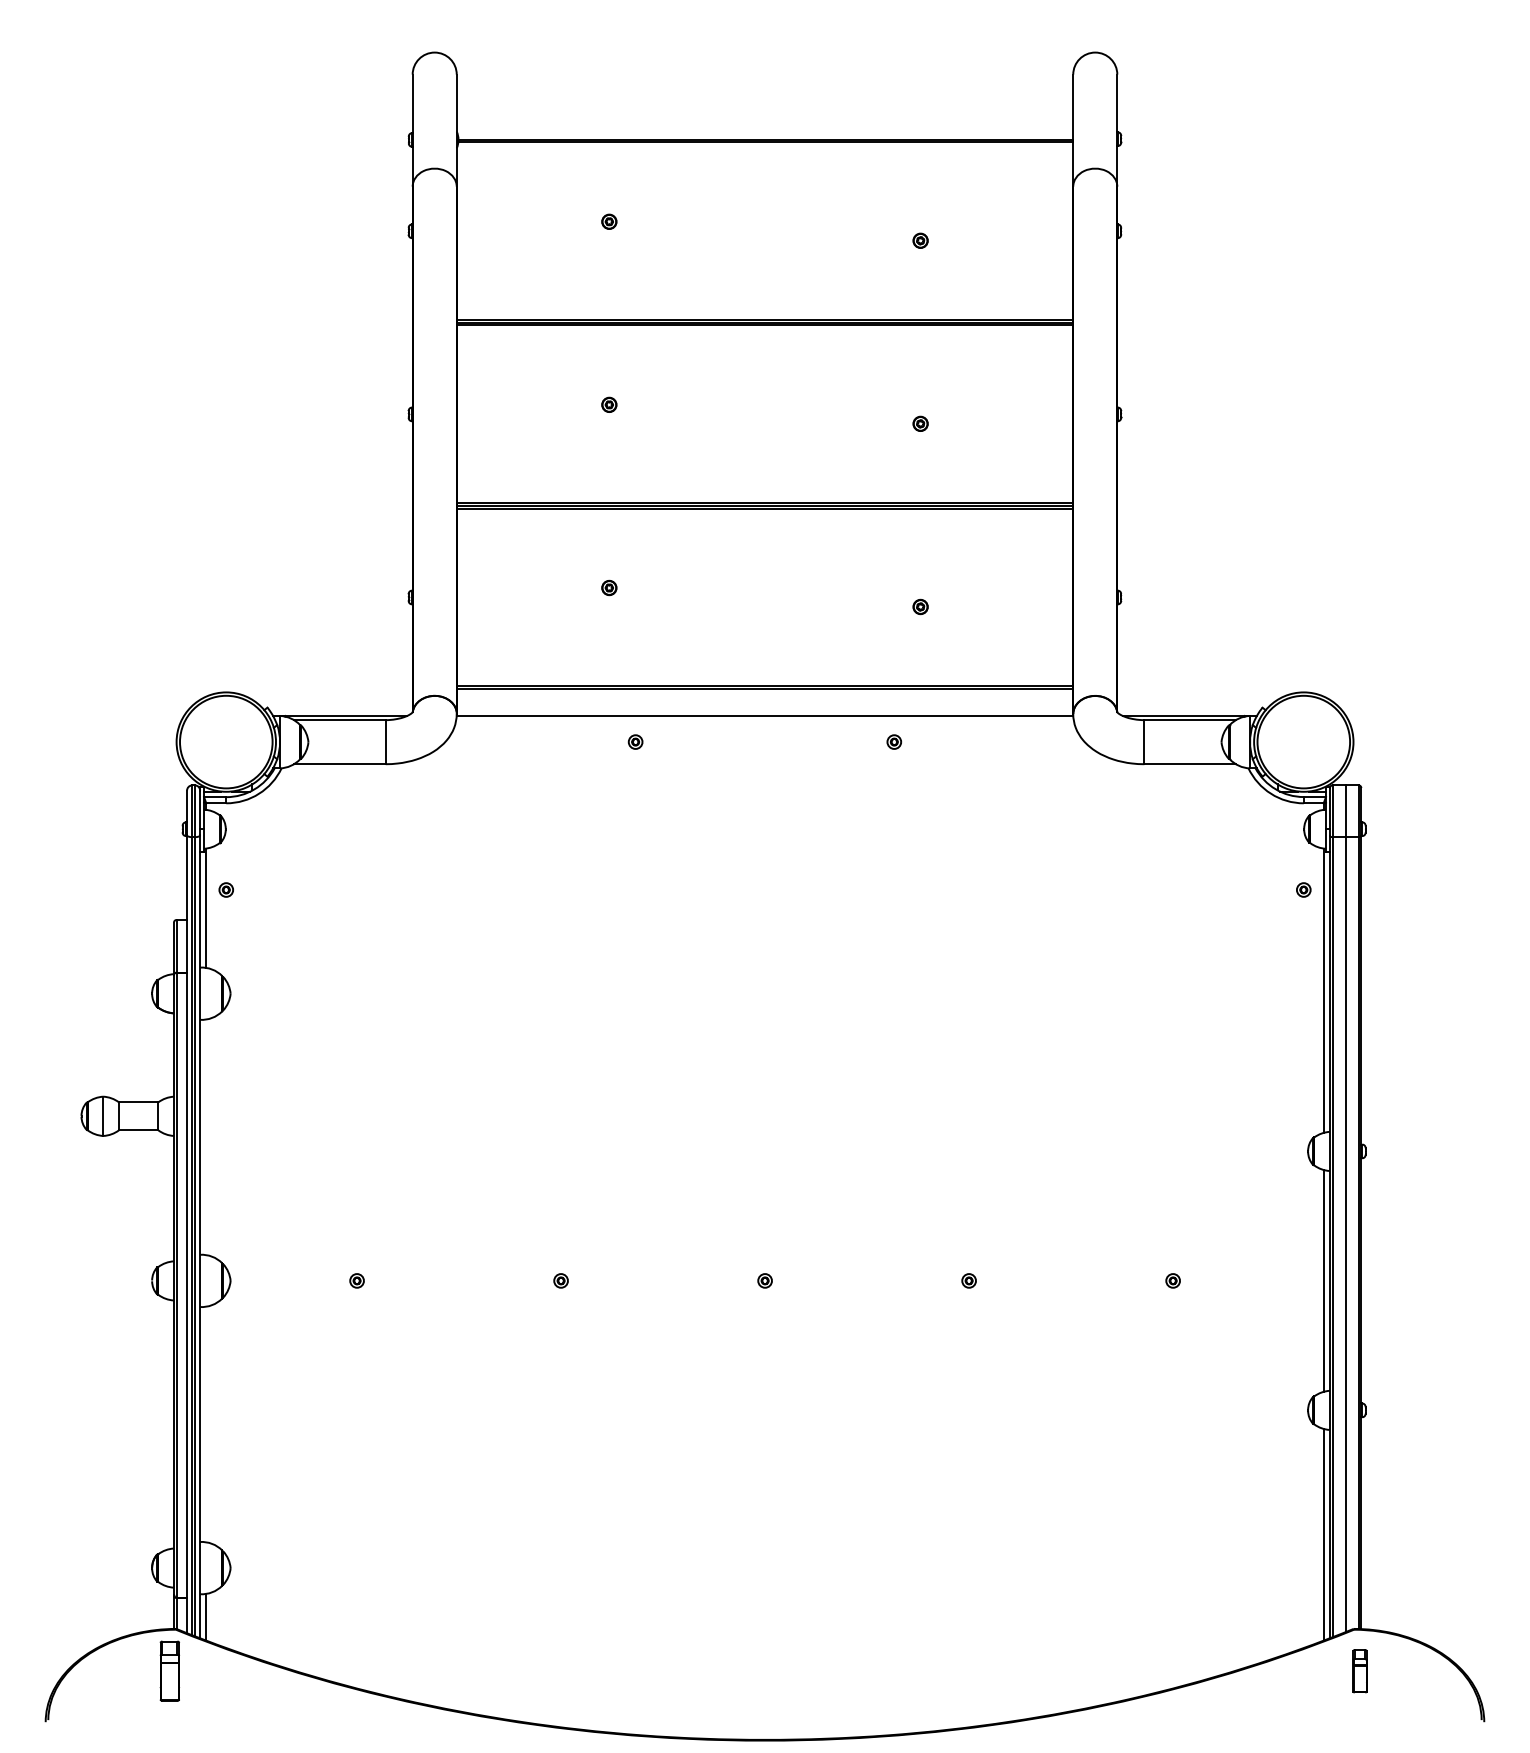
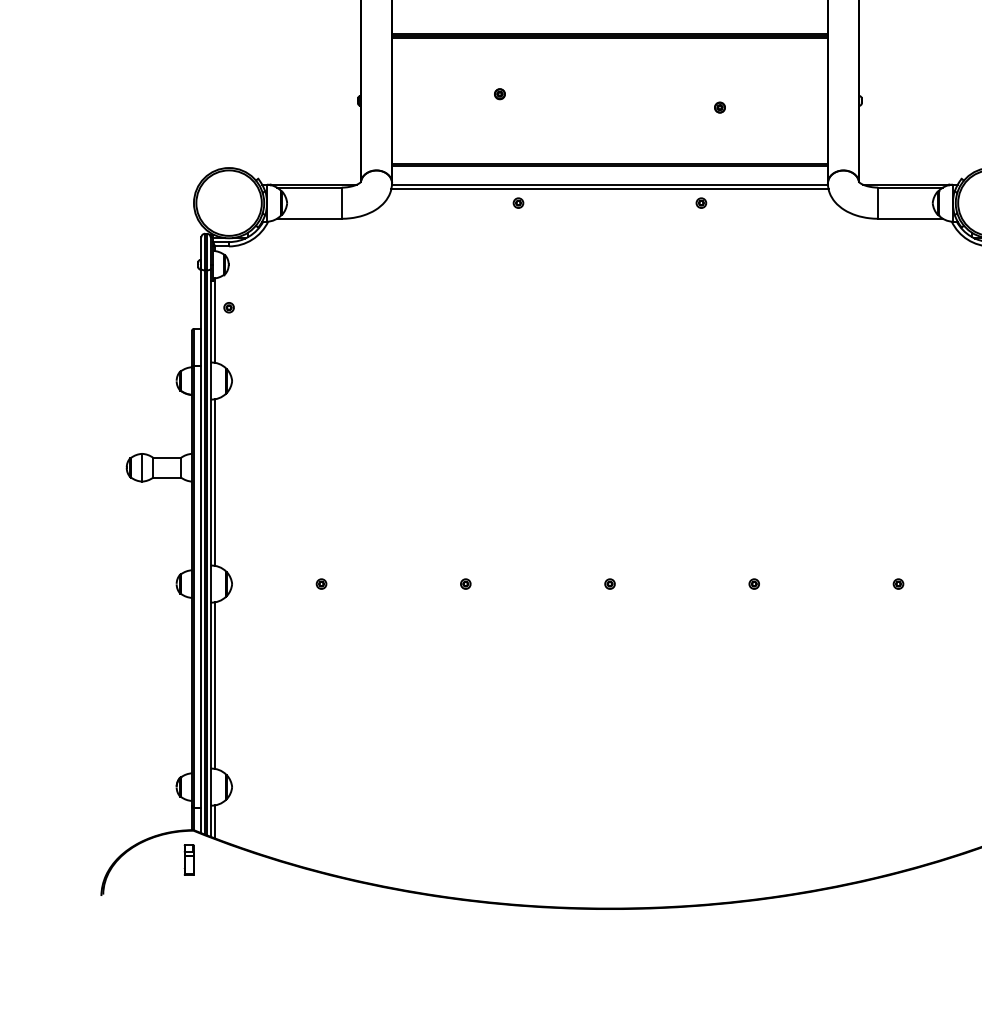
line: (764, 722) -> (609, 189), added
line: (206, 1137) -> (215, 482), added
line: (206, 1424) -> (215, 685), added
part: (169, 1671) -> (188, 860), size x0.71

